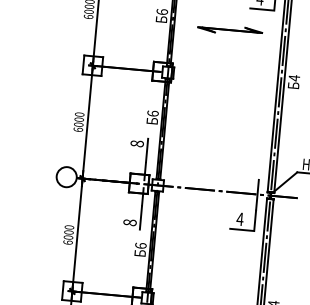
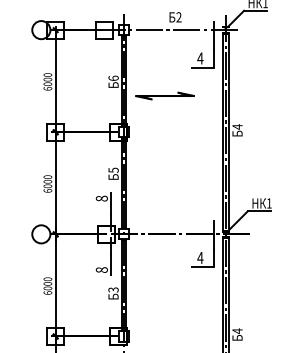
part: (229, 29) -> (164, 95), moved
text: (152, 112) -> (113, 169), 6 -> 5
text: (140, 245) -> (113, 289), 6 -> 3

